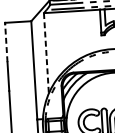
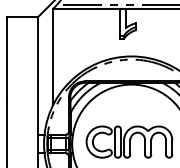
line: (6, 43) -> (6, 41), dashed -> solid
line: (46, 53) -> (53, 56), dashed -> solid

